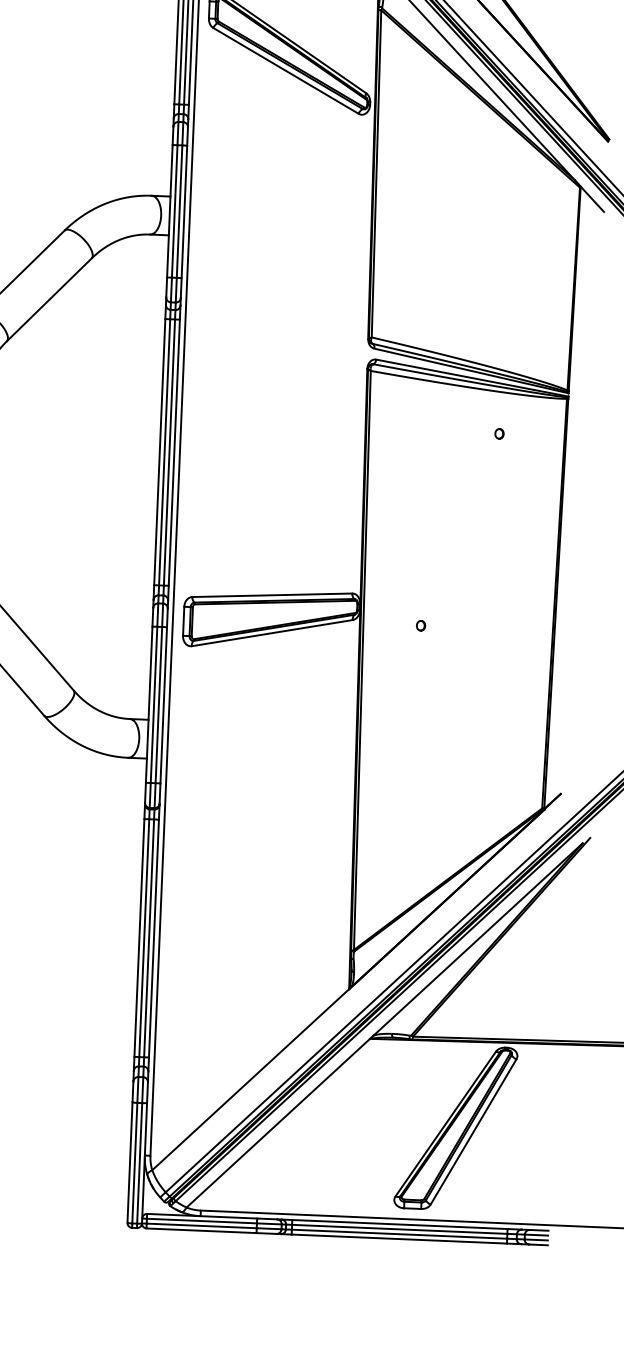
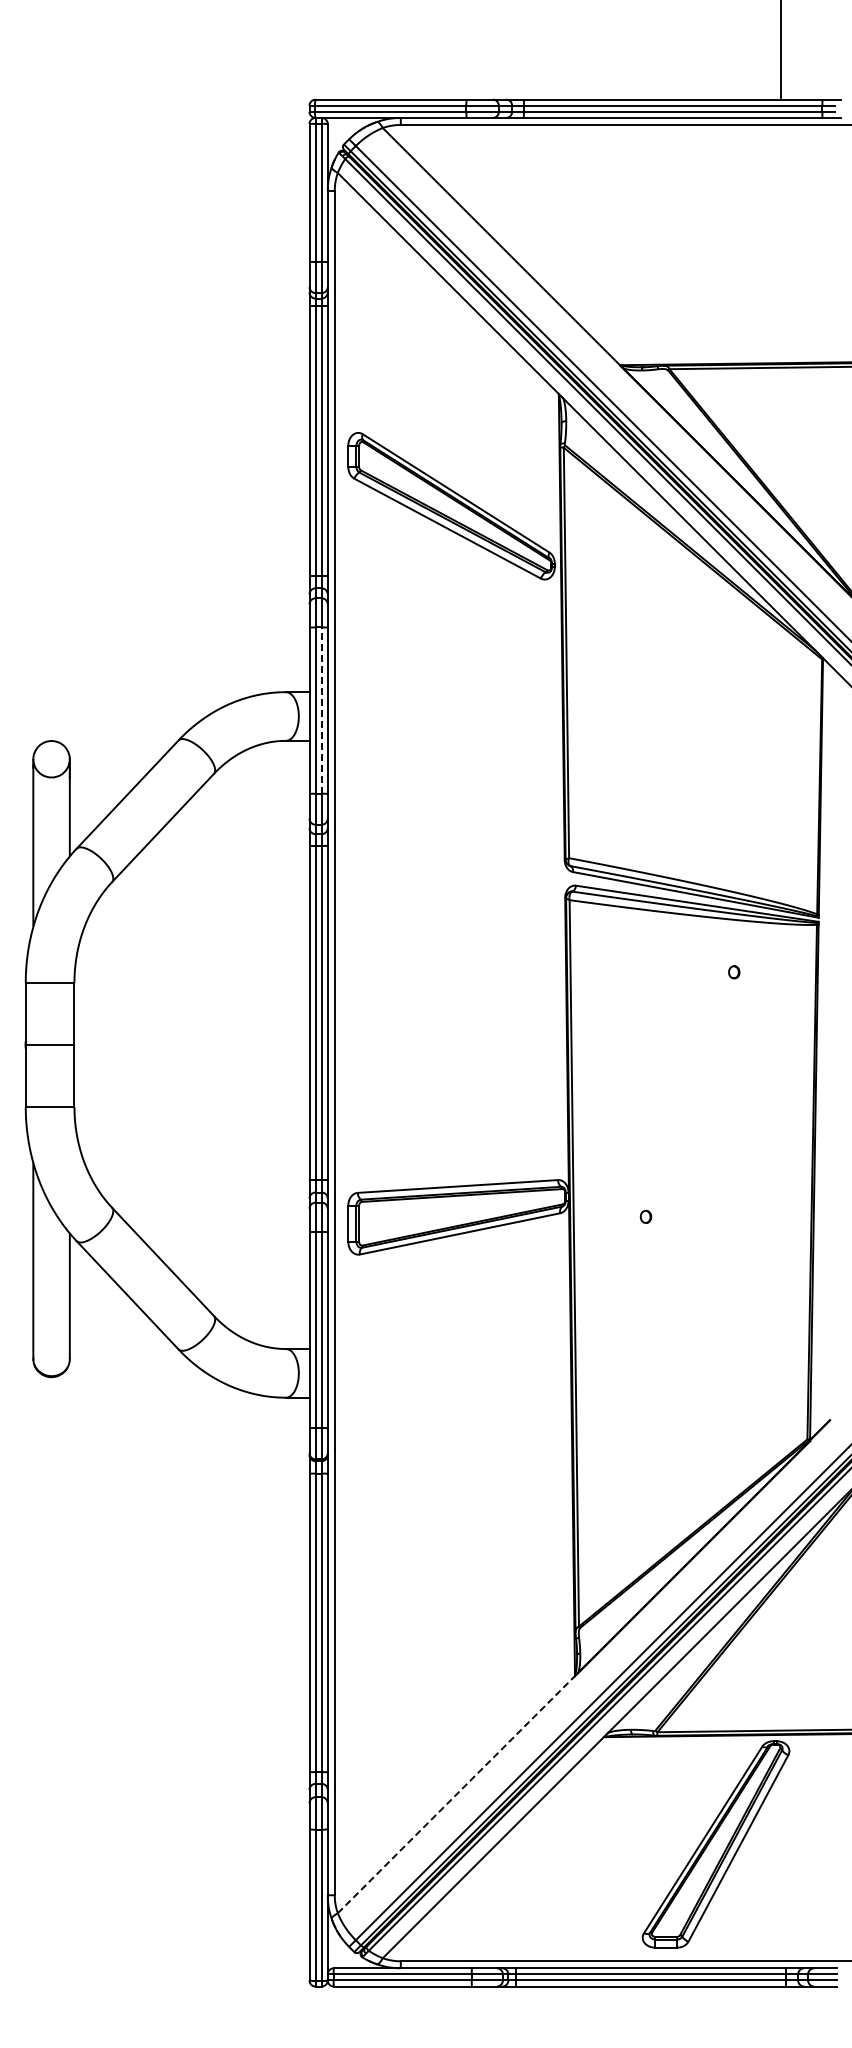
line: (179, 211) -> (321, 710), solid -> dashed
line: (250, 1079) -> (456, 1794), solid -> dashed

